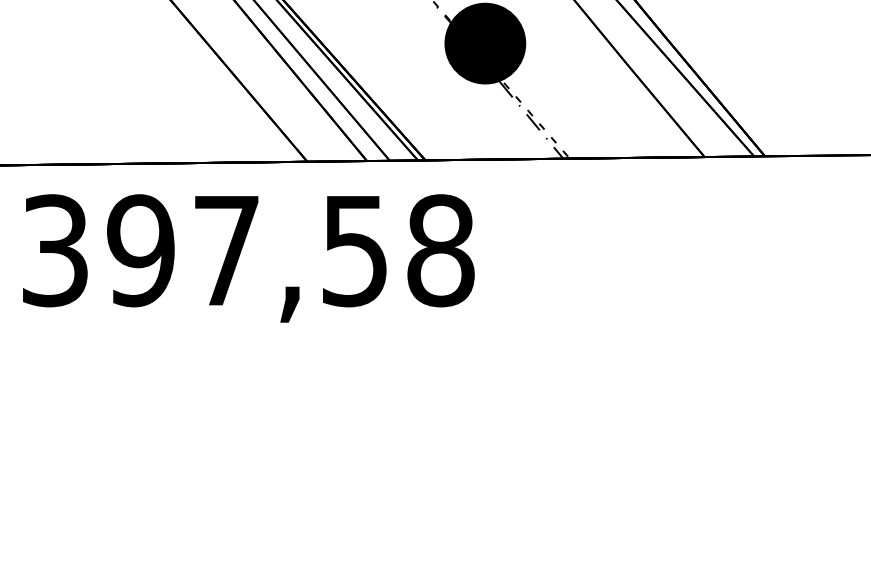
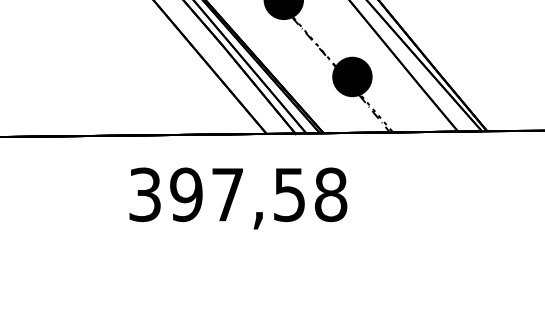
text: (248, 258) -> (238, 198), moved

